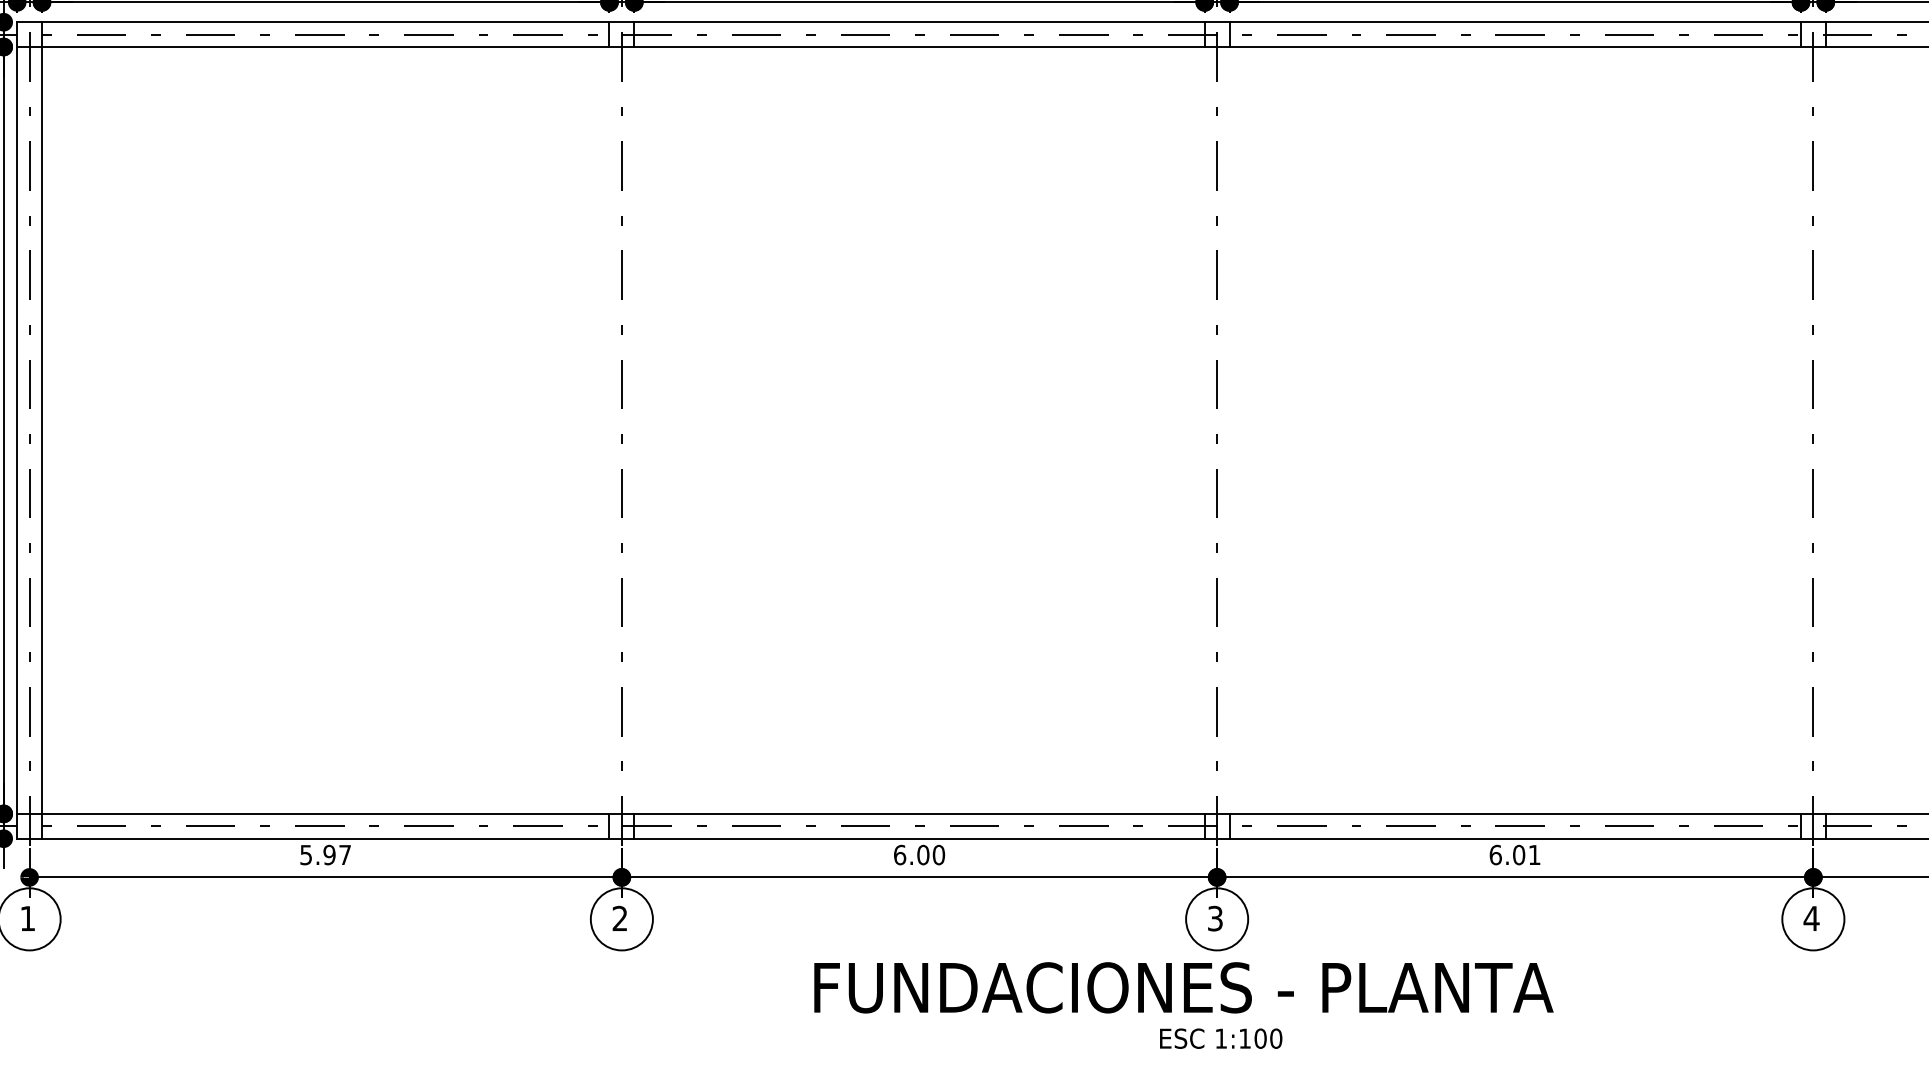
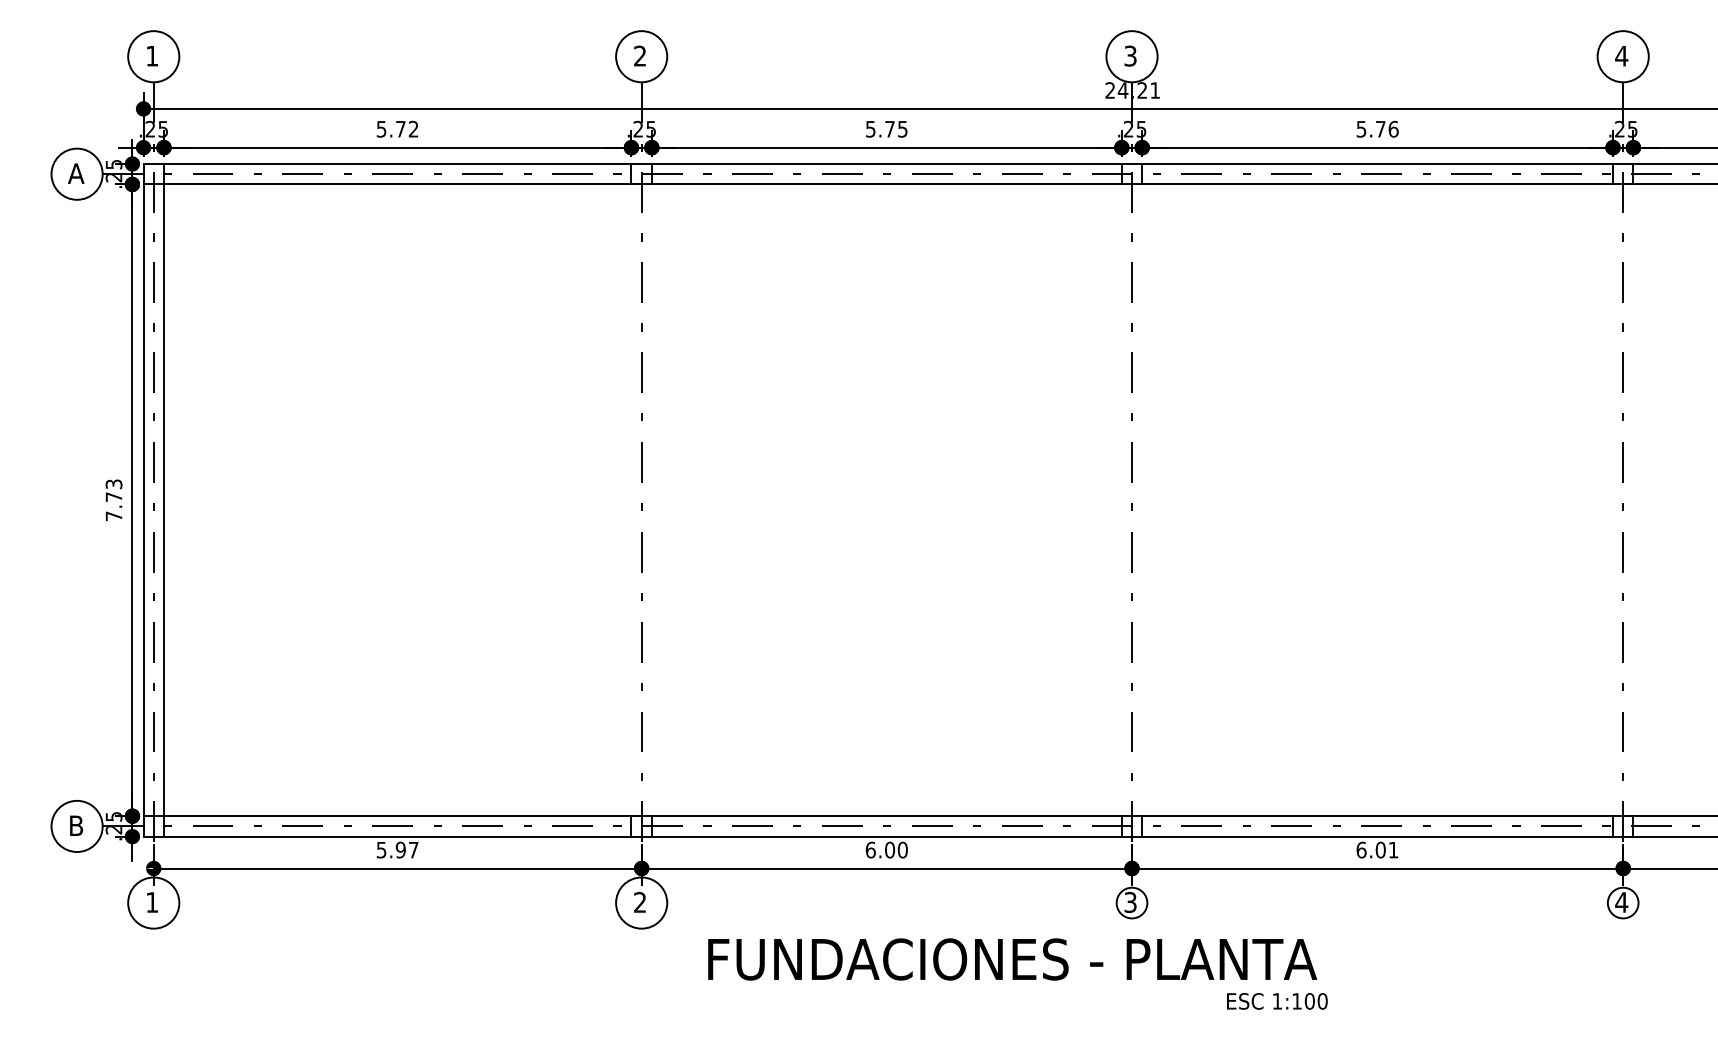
circle: (1216, 918) -> (1131, 902), size x0.6
circle: (1812, 918) -> (1622, 902), size x0.6
text: (1183, 987) -> (1012, 959), moved
text: (1221, 1038) -> (1277, 1001), moved

